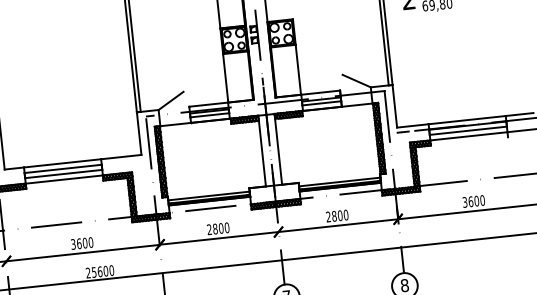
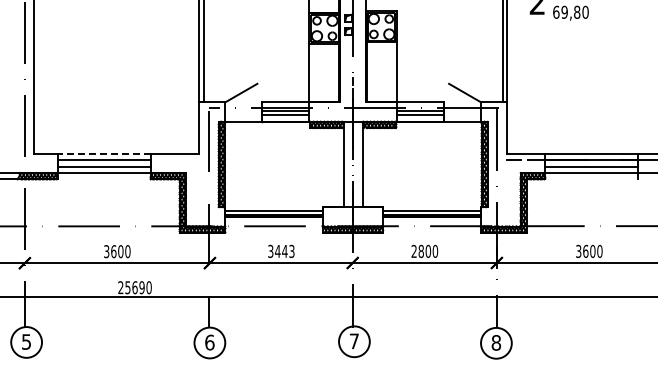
line: (62, 163) -> (103, 153), solid -> dashed
text: (218, 227) -> (281, 250), 2800 -> 3443
text: (105, 271) -> (141, 287), 25600 -> 25690

